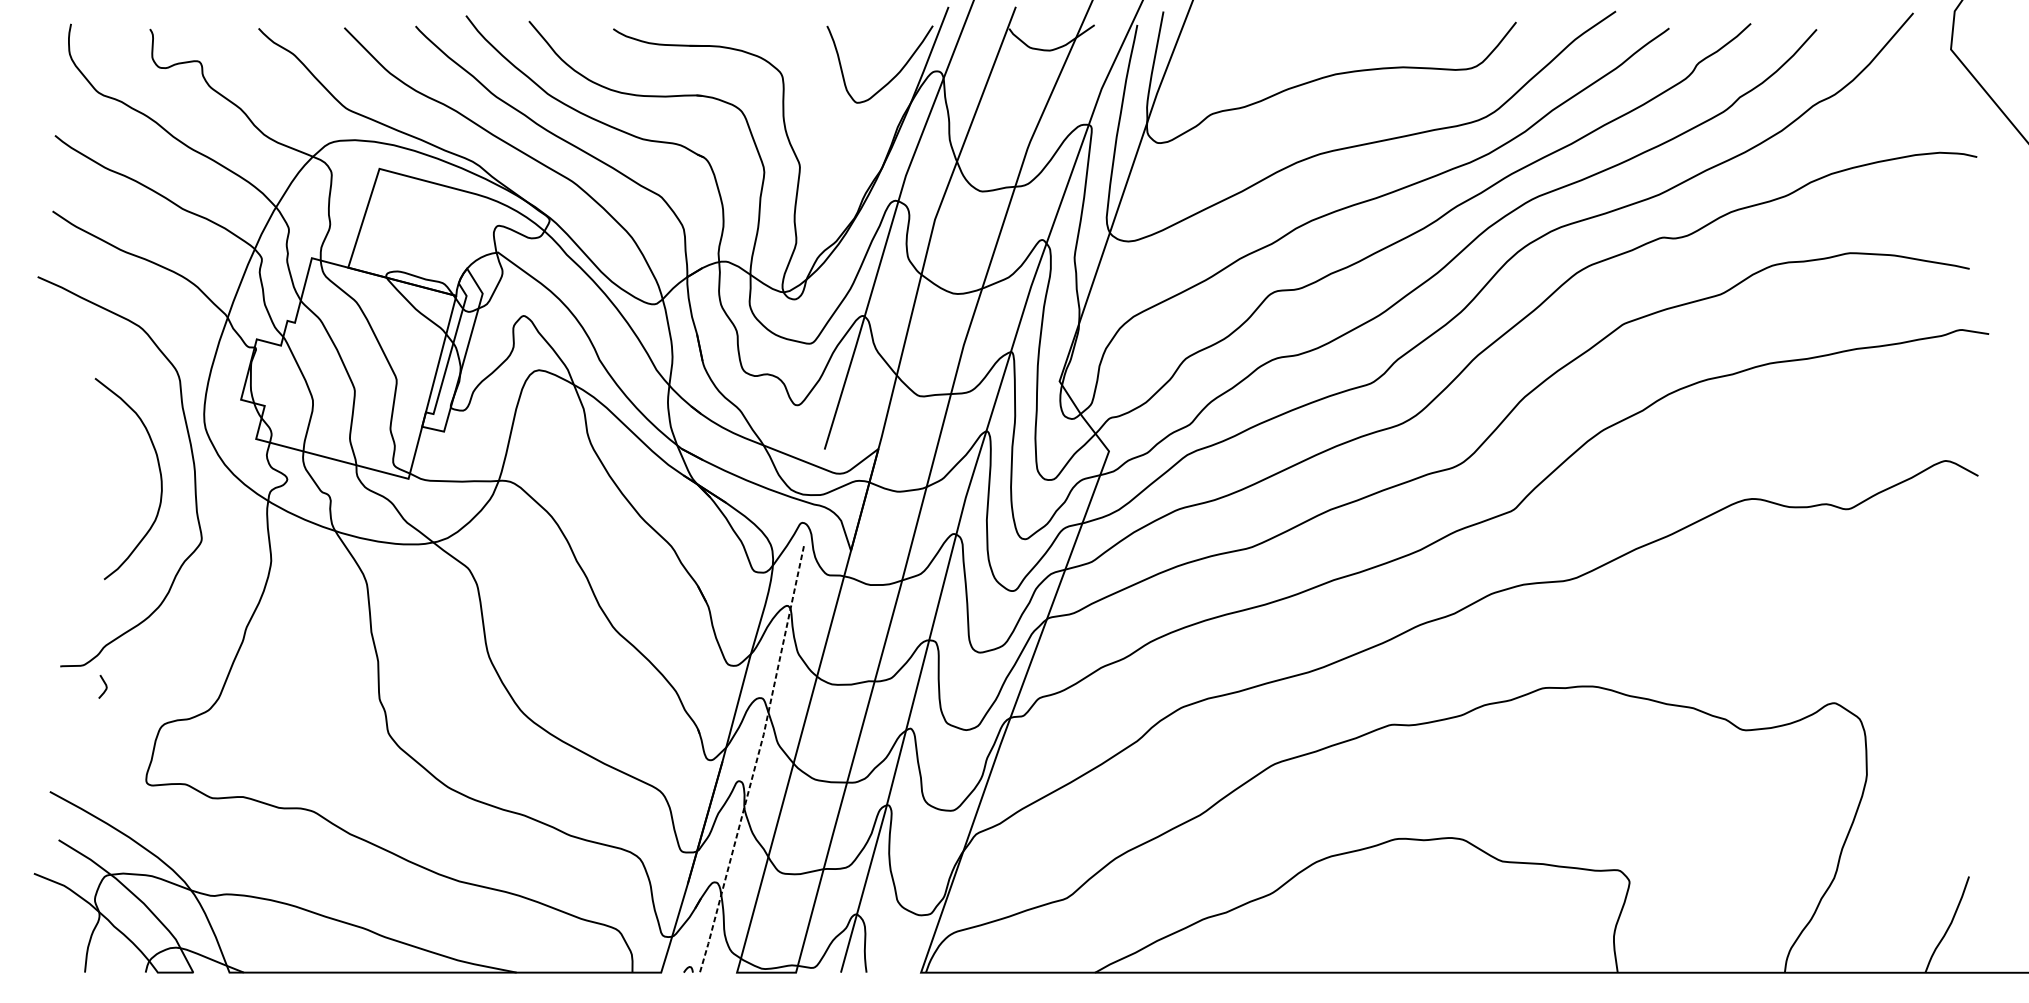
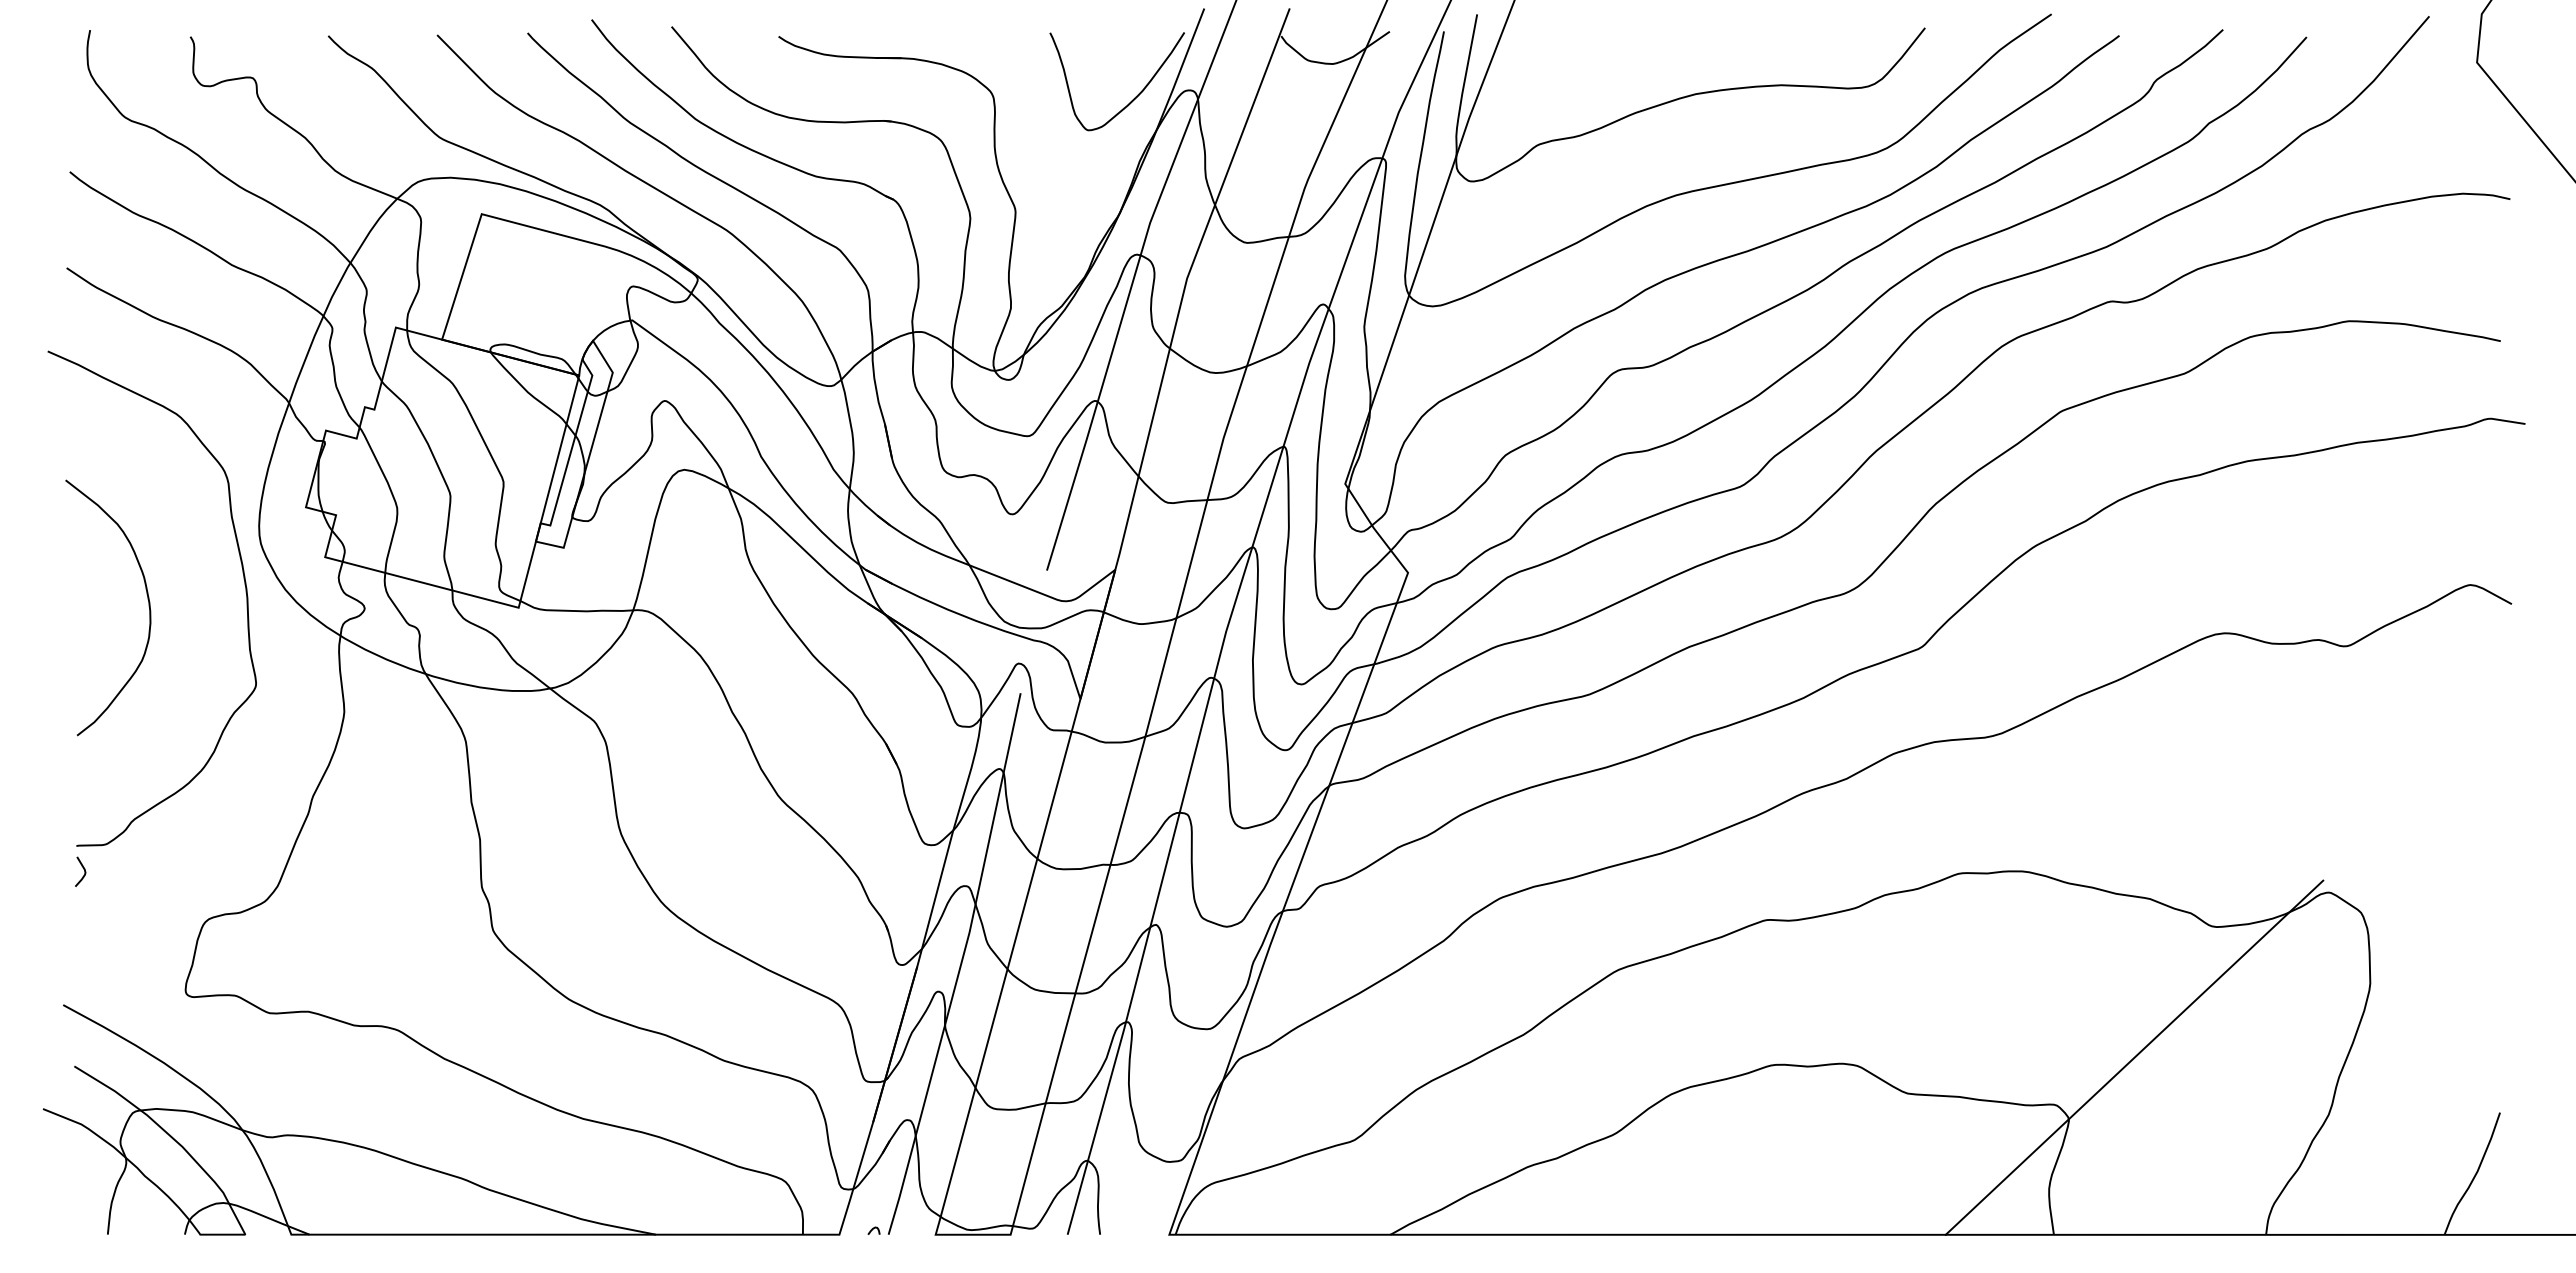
curve: (159, 472) -> (147, 599), moved
curve: (105, 685) -> (83, 869), moved
line: (756, 761) -> (960, 966), dashed -> solid
line: (1681, 833) -> (2134, 1057), added

